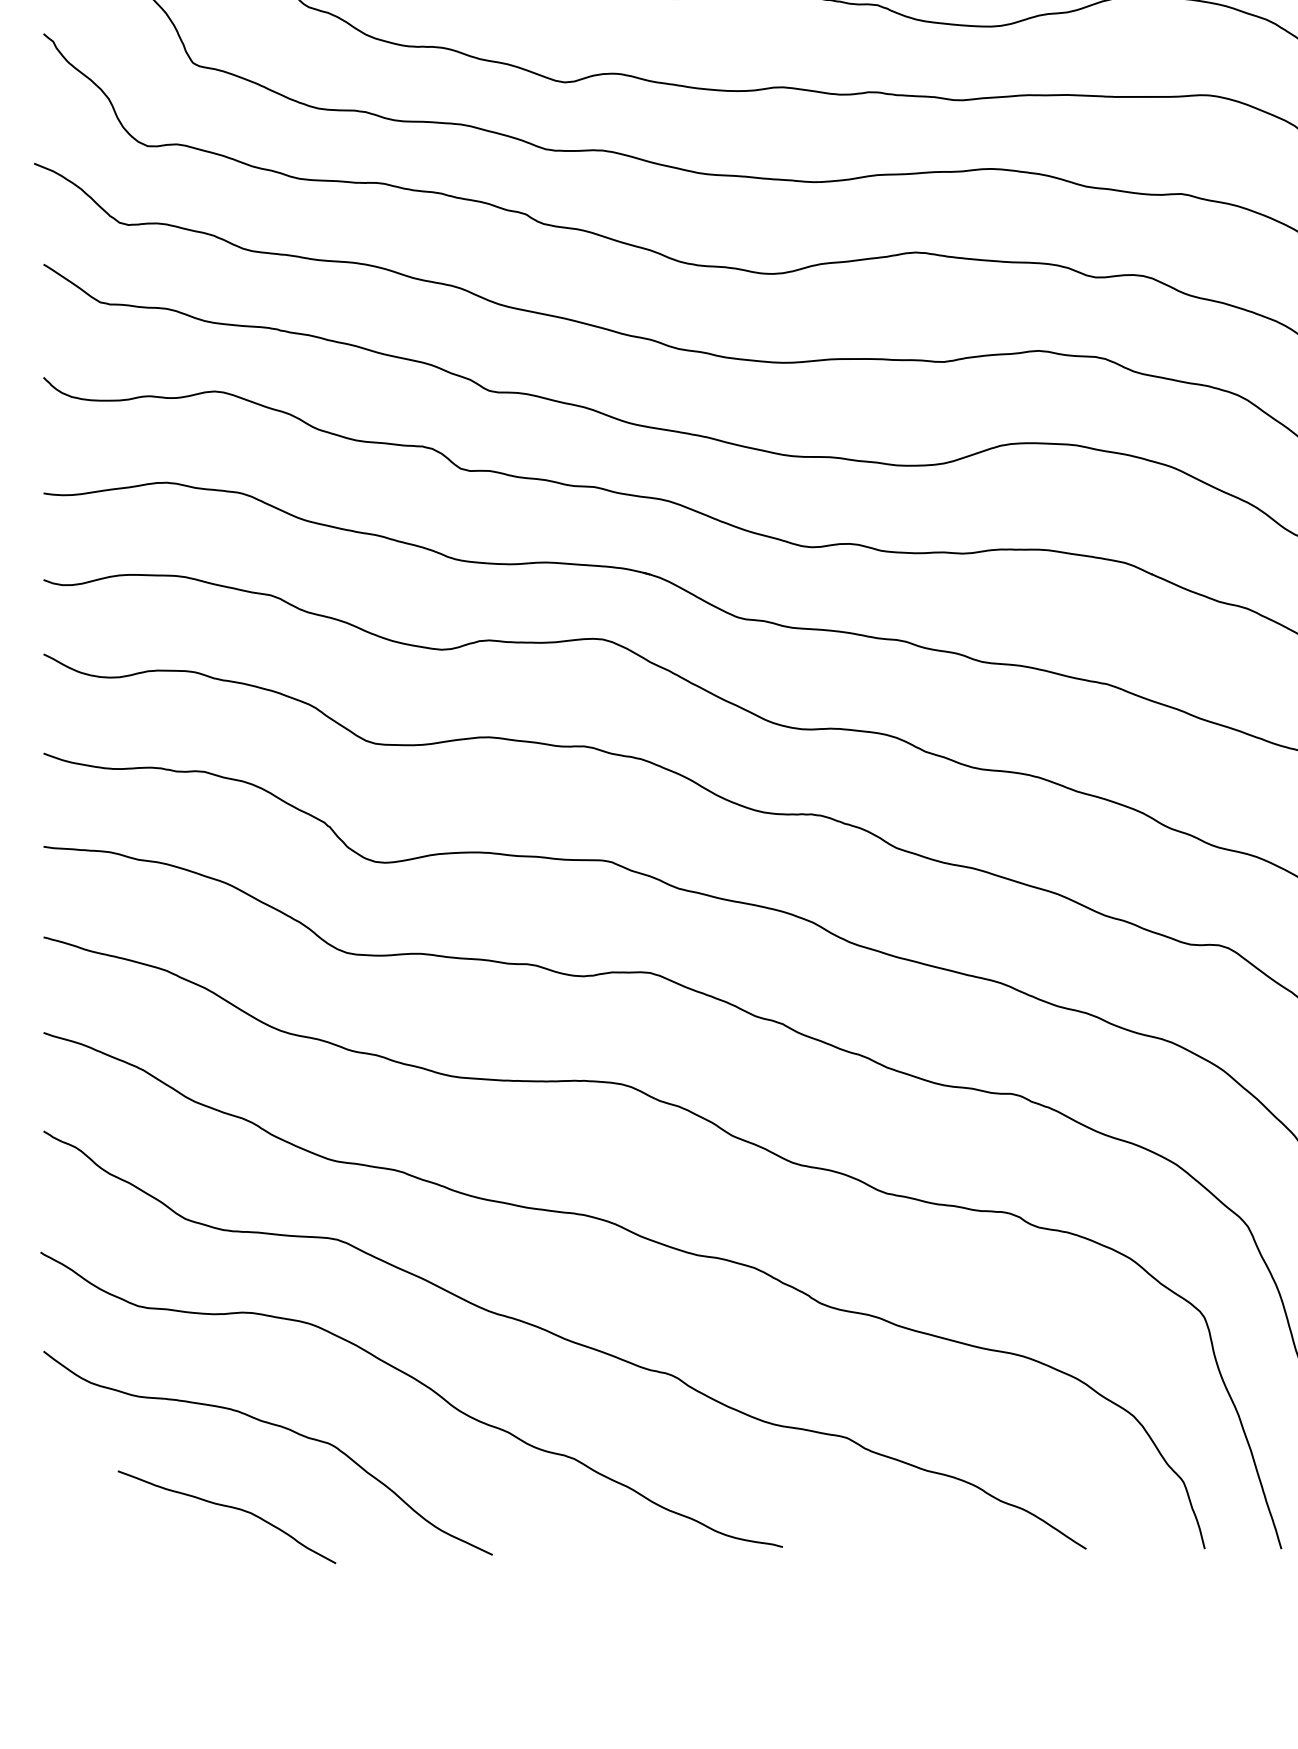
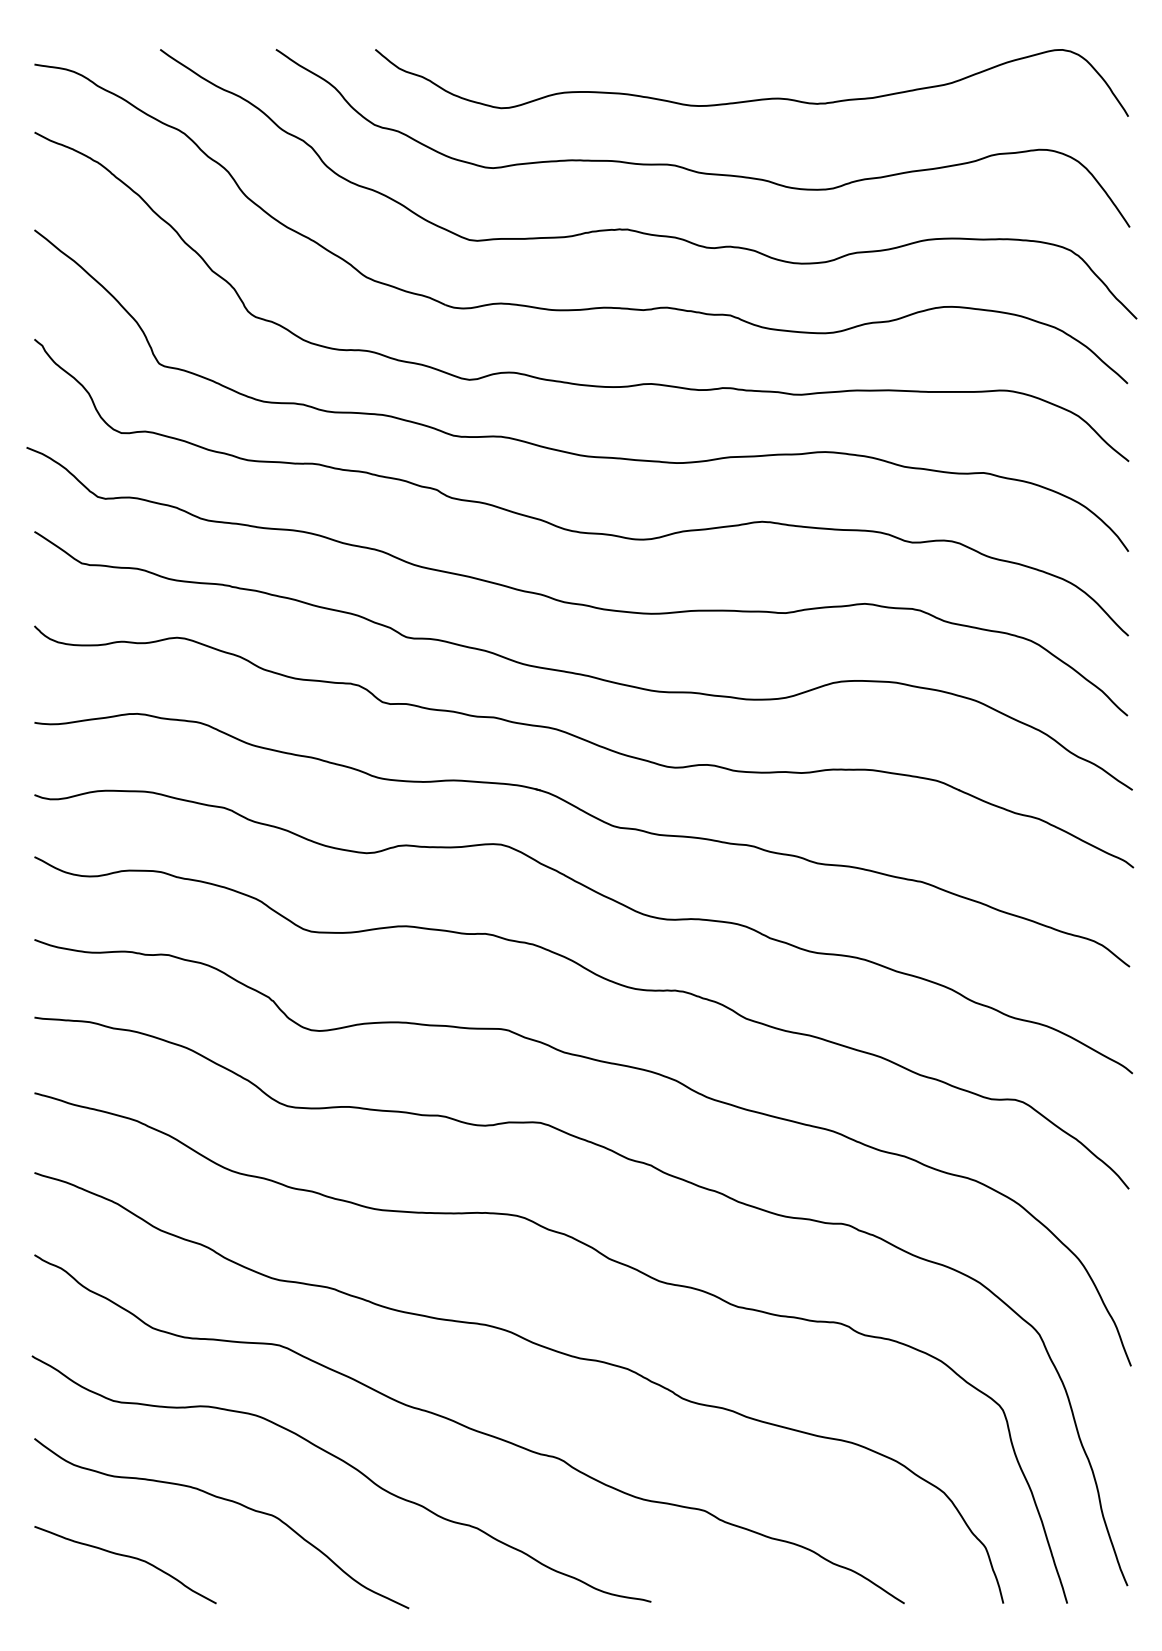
curve: (229, 1508) -> (127, 1557), moved

